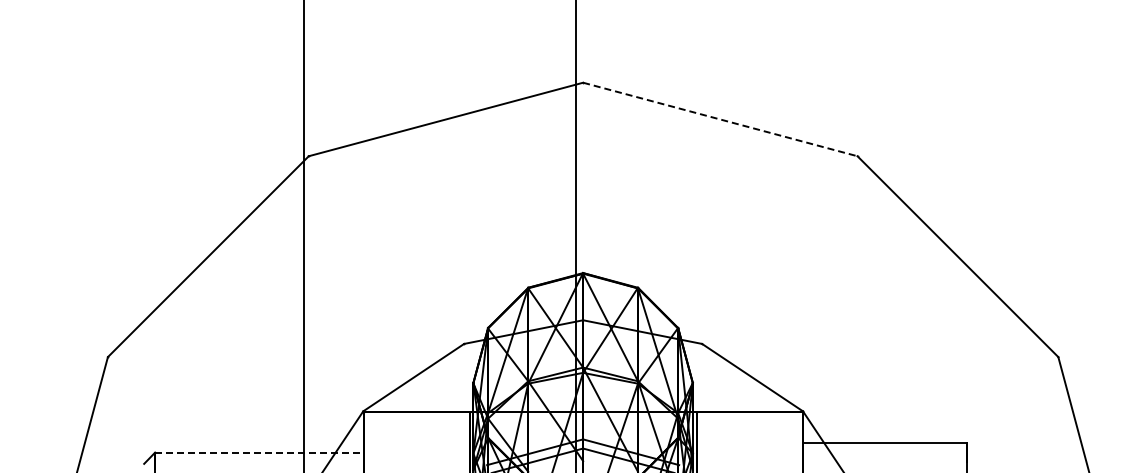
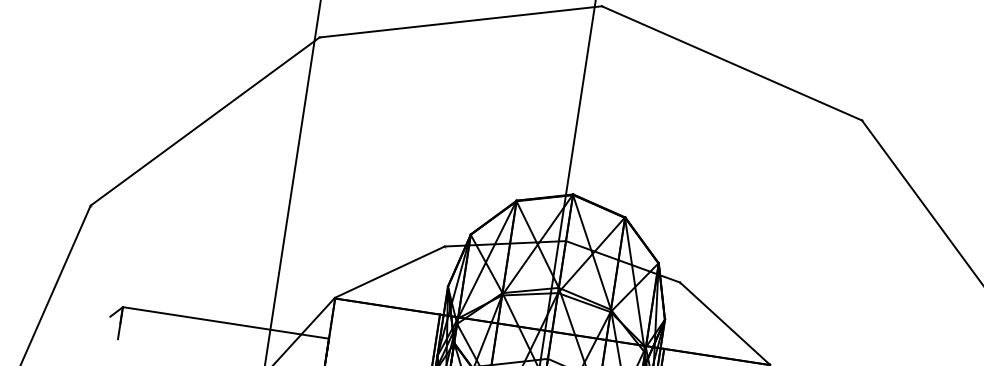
line: (720, 119) -> (732, 63), dashed -> solid
line: (259, 452) -> (226, 322), dashed -> solid

